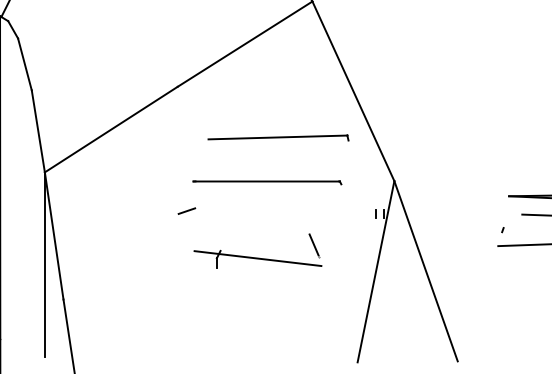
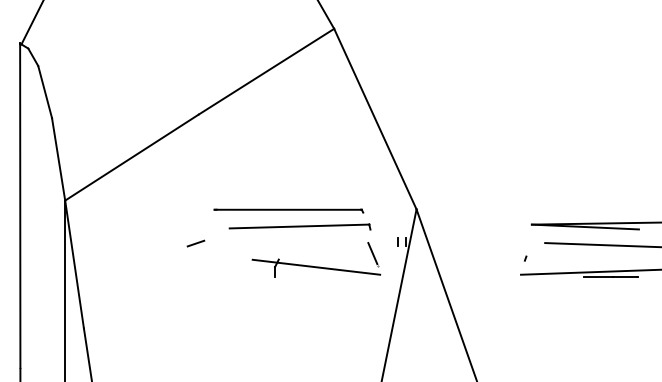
part: (277, 137) -> (299, 226), moved
line: (186, 211) -> (195, 243), moved
part: (258, 257) -> (316, 266), moved

